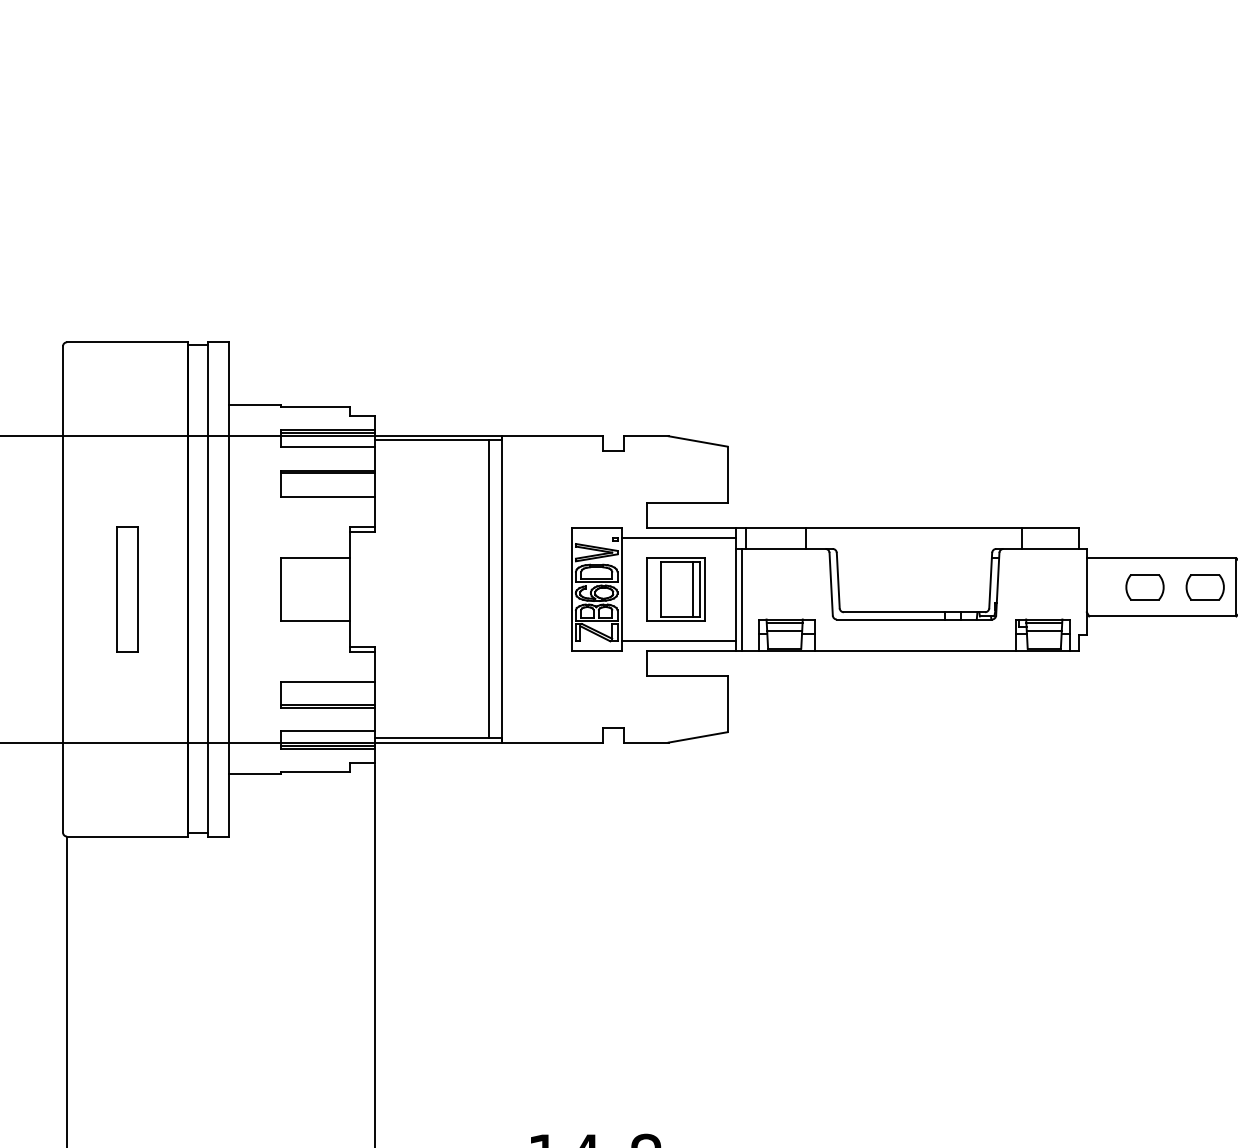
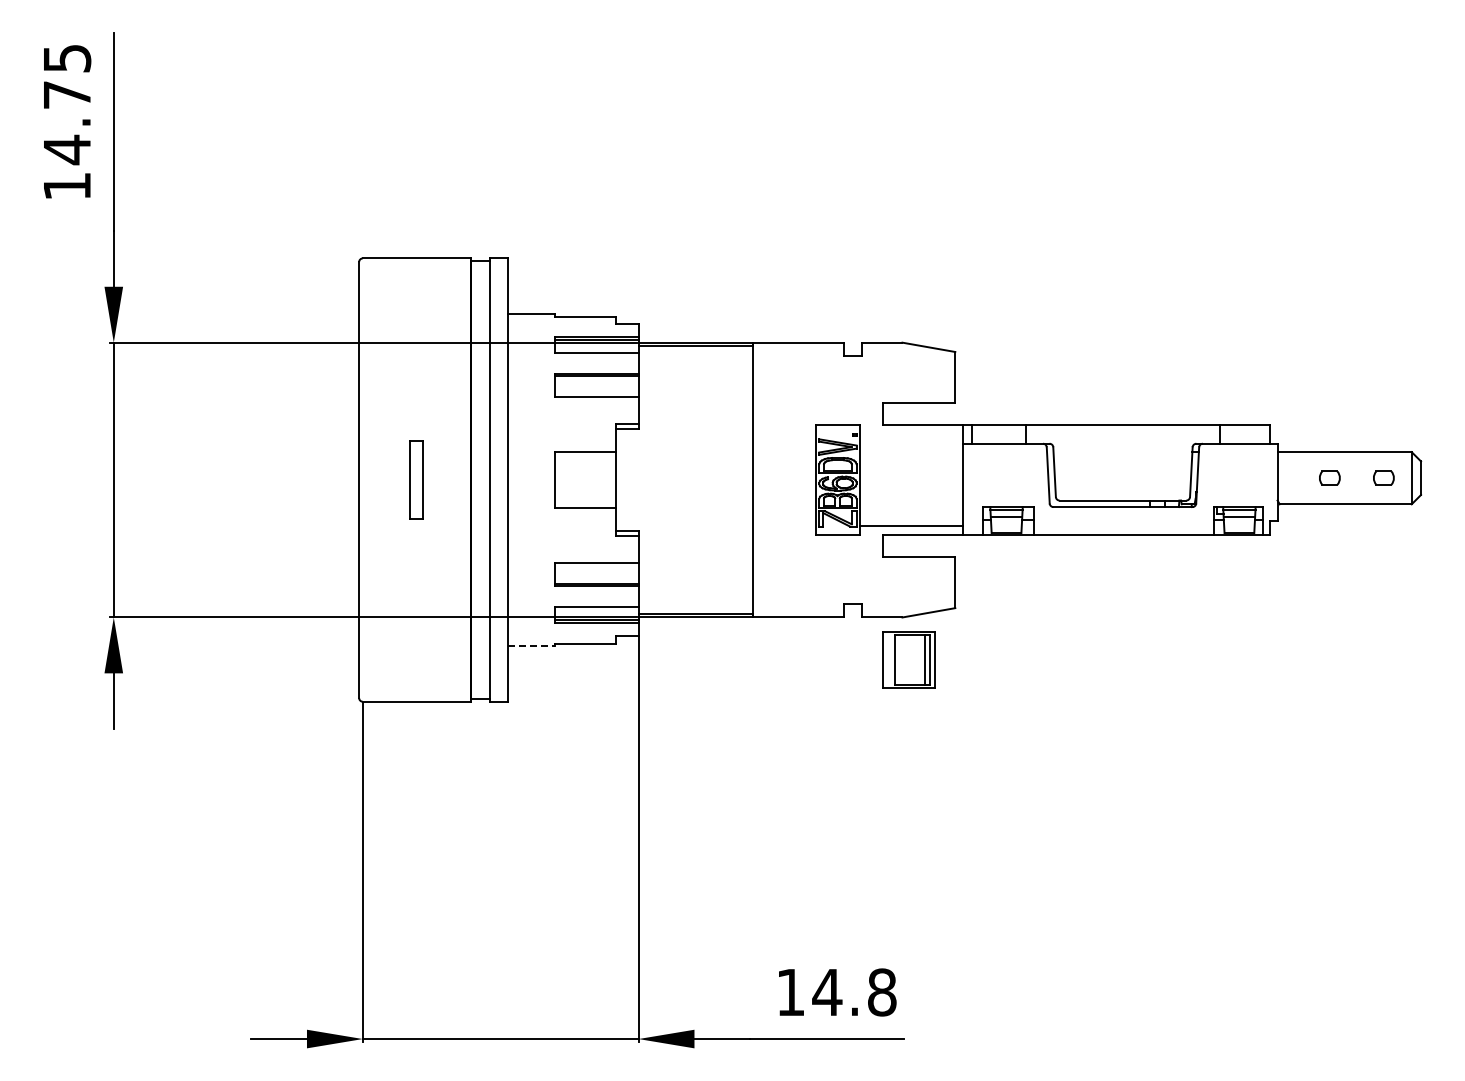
line: (678, 538) -> (911, 434), removed
part: (1144, 586) -> (1329, 477), size x0.6
part: (1204, 586) -> (1383, 477), size x0.6
part: (126, 588) -> (416, 479), size x0.7
line: (489, 588) -> (741, 479), removed
part: (675, 588) -> (908, 659), moved
line: (742, 599) -> (968, 489), removed
line: (255, 773) -> (531, 645), solid -> dashed

